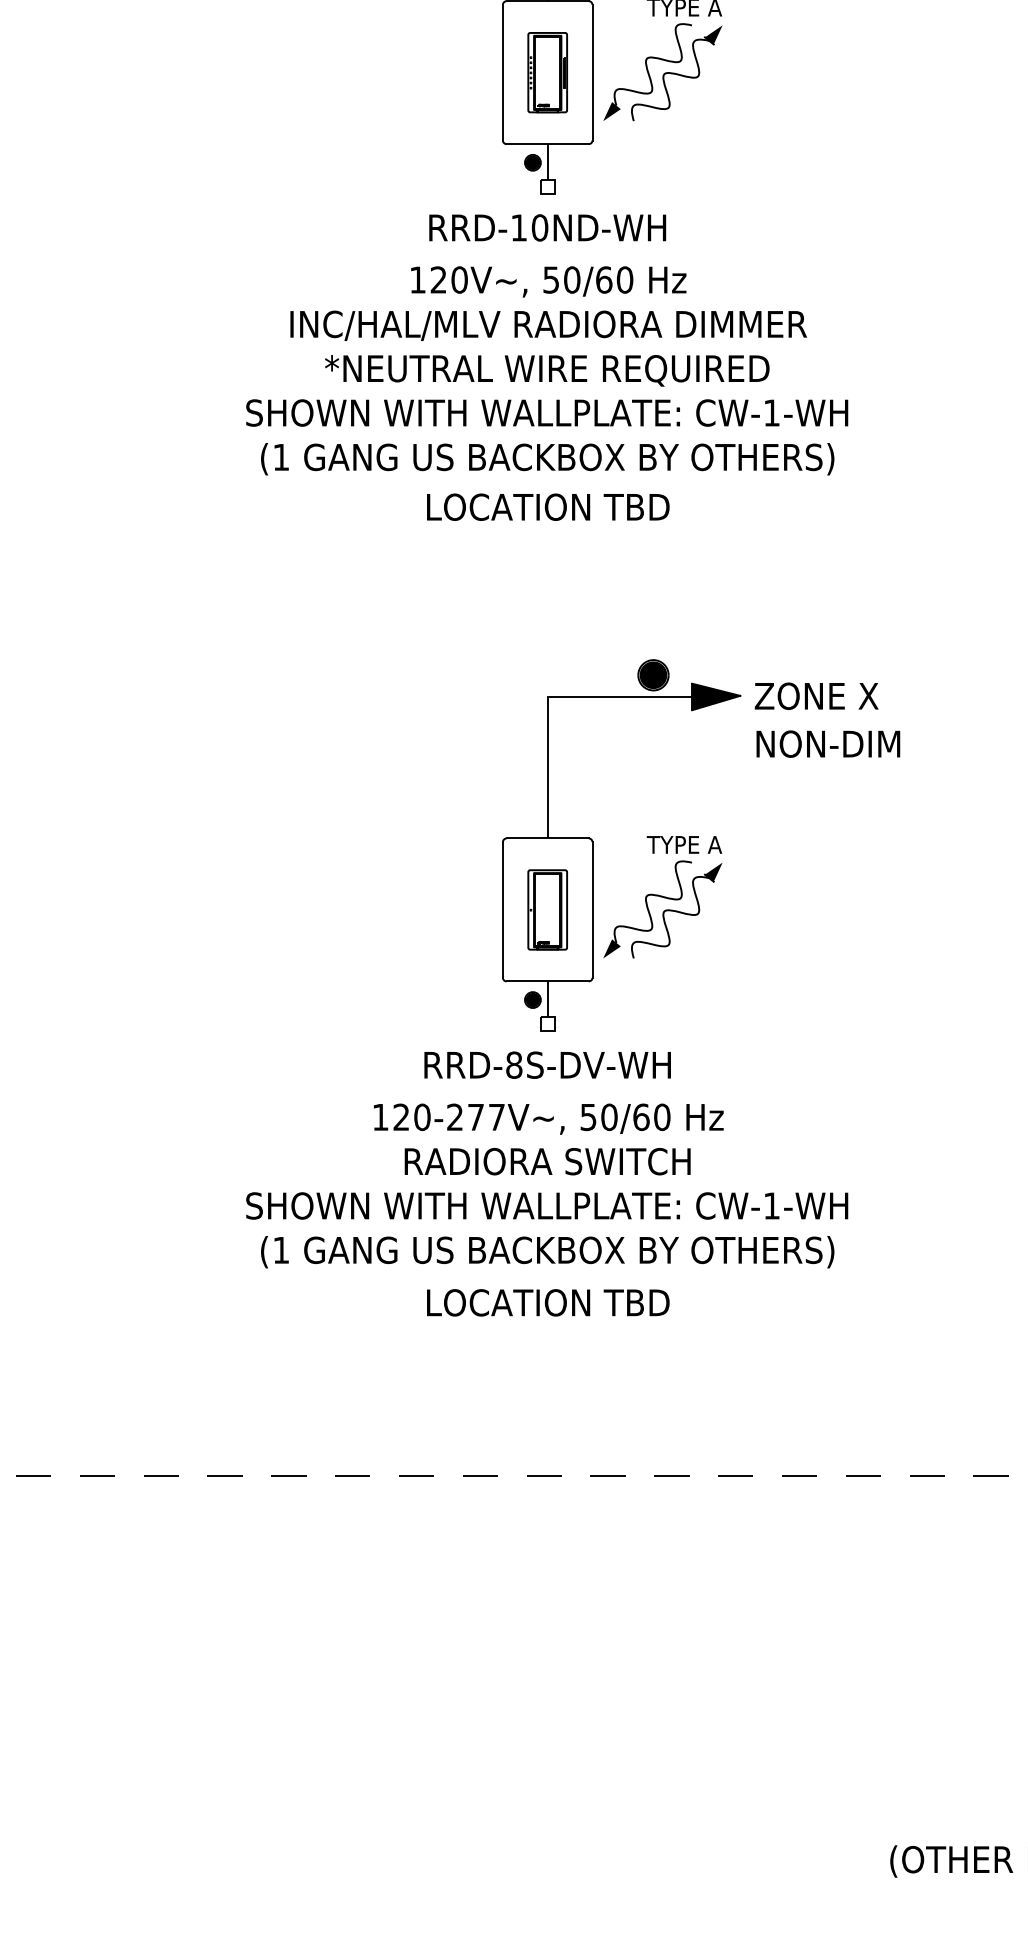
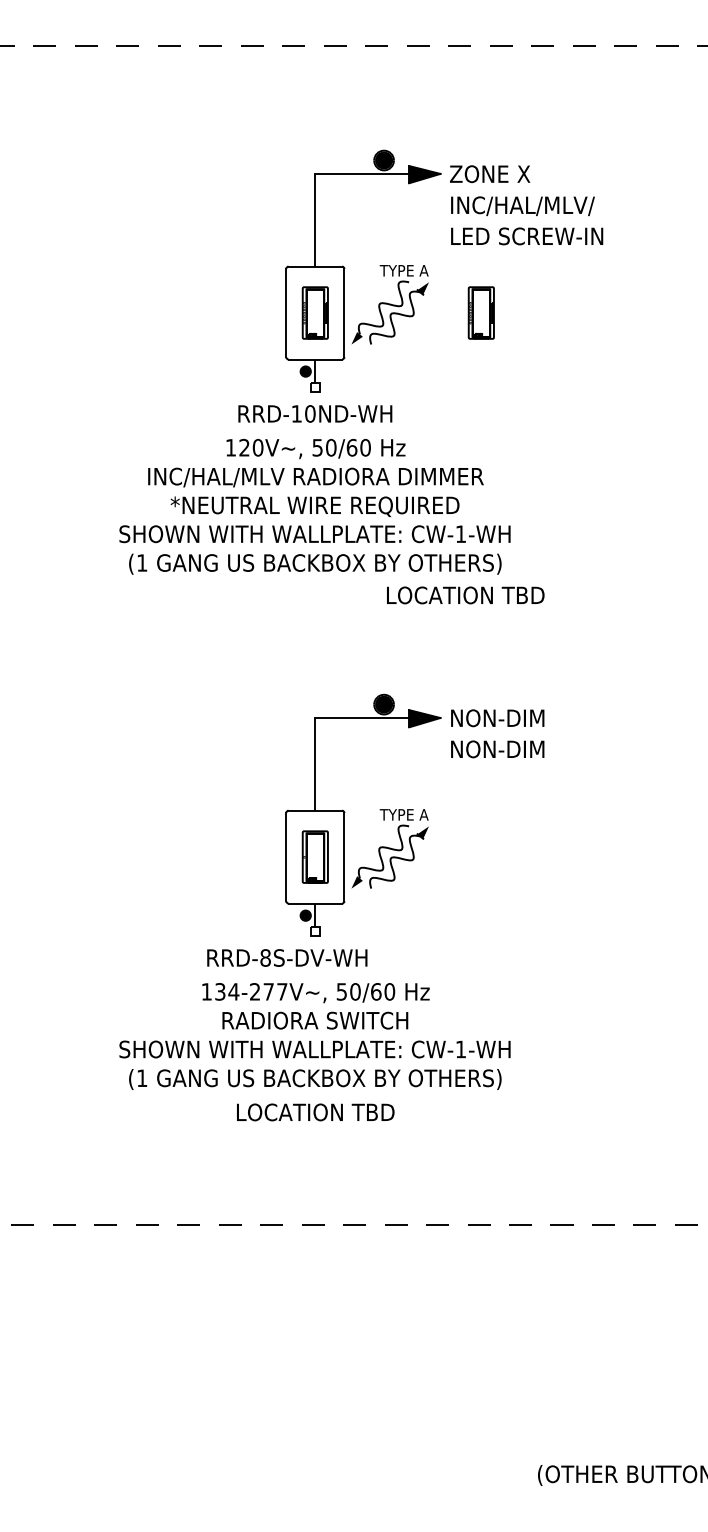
part: (801, 71) -> (480, 312), added
text: (547, 507) -> (465, 595), moved
text: (828, 696) -> (497, 718), ZONE X -> NON-DIM
text: (547, 1064) -> (287, 957), moved
text: (412, 1116) -> (227, 991), 120-277V~, -> 134-277V~,

